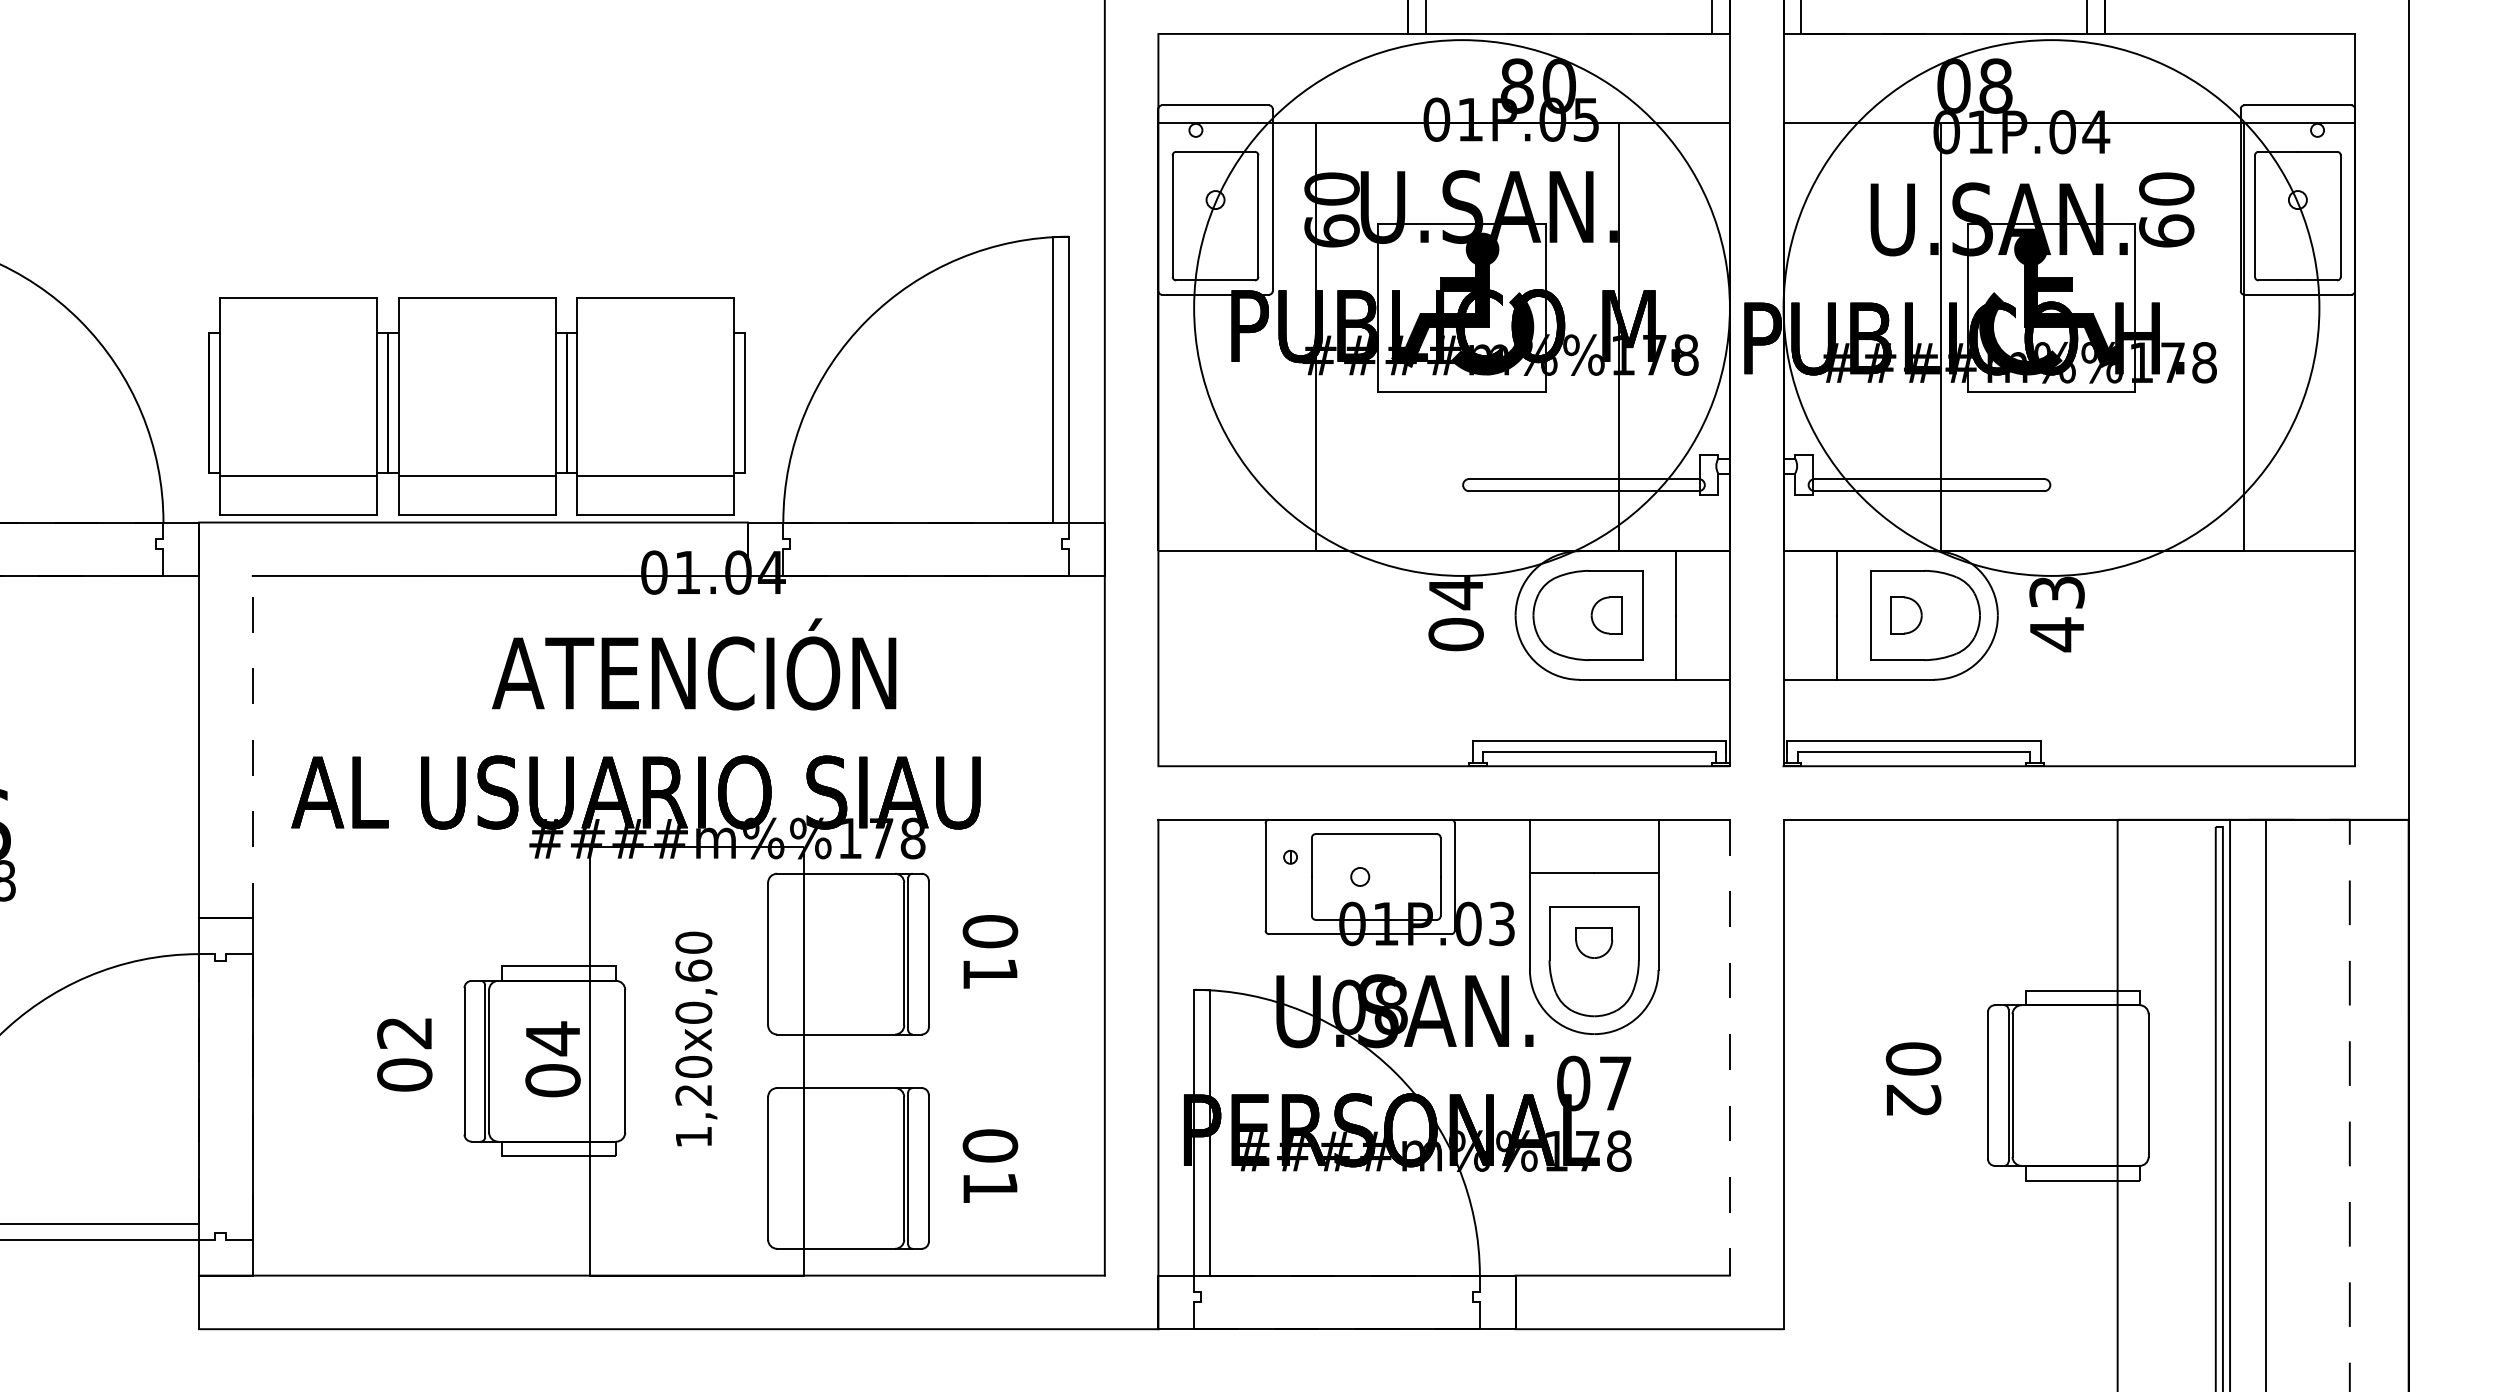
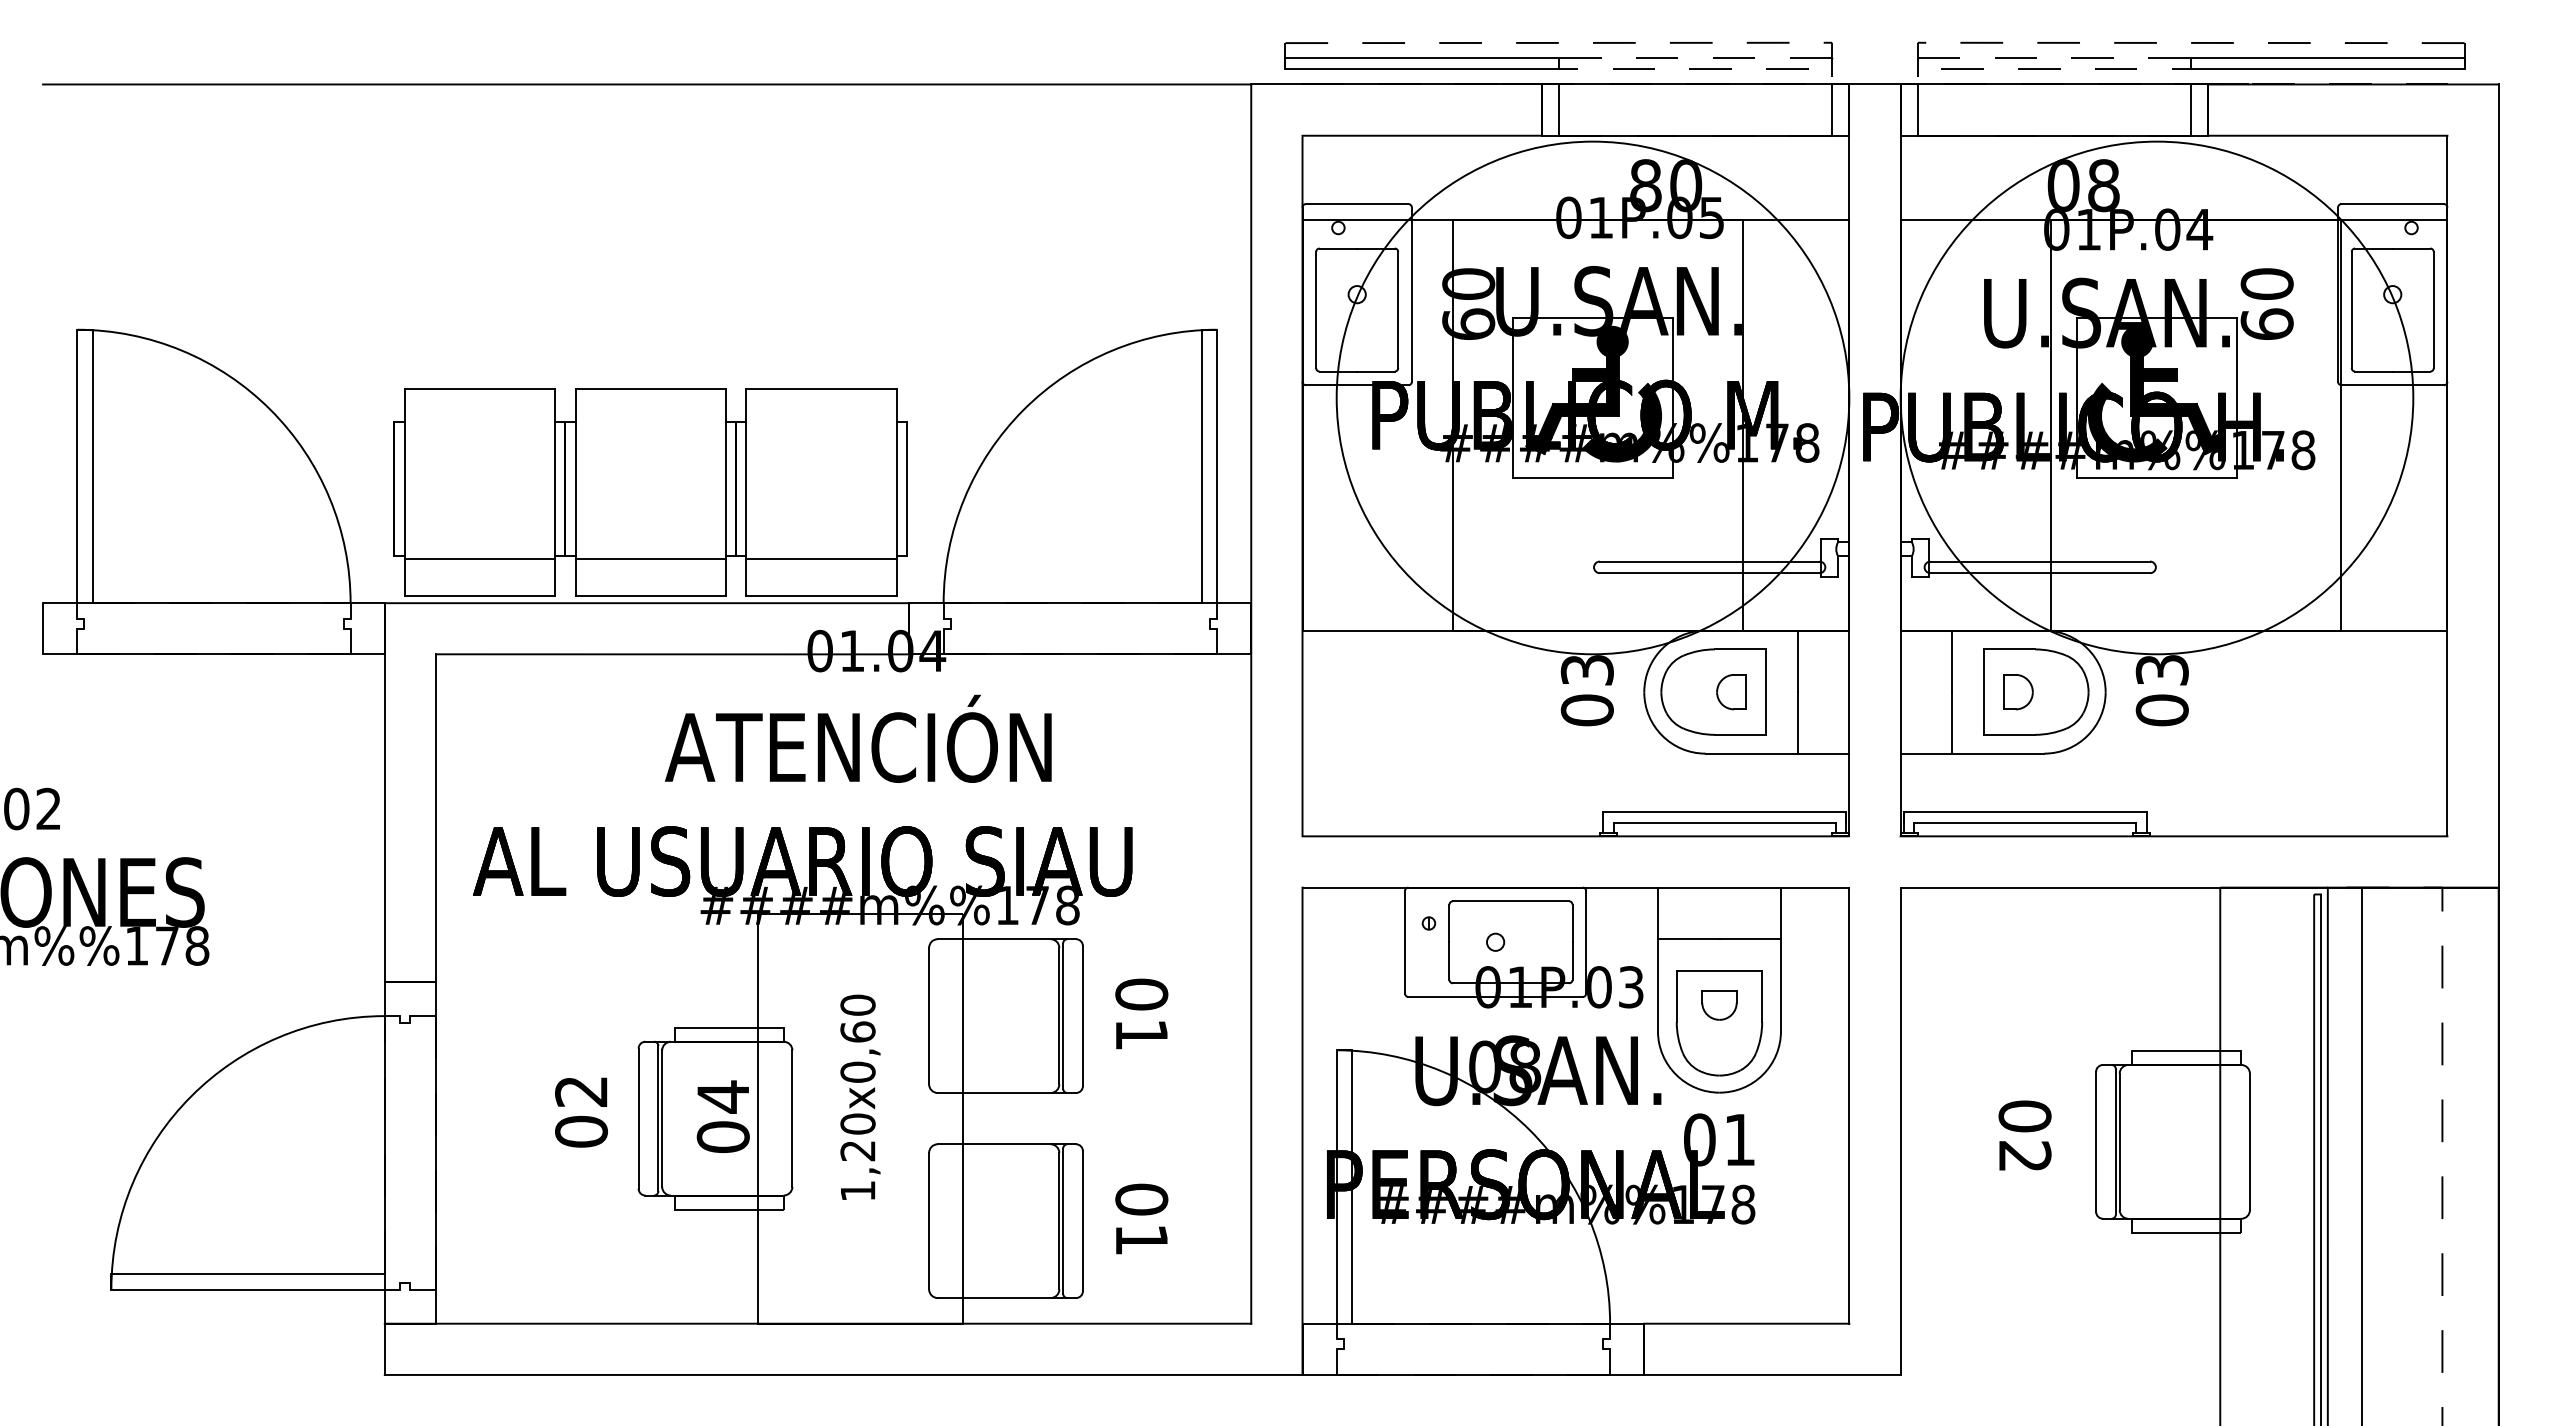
text: (1455, 592) -> (1586, 670), 04 -> 03
text: (2056, 634) -> (2161, 710), 43 -> 03
line: (253, 747) -> (436, 818), dashed -> solid
line: (1730, 1048) -> (1849, 1106), dashed -> solid
text: (1615, 1083) -> (1739, 1139), 07 -> 01

